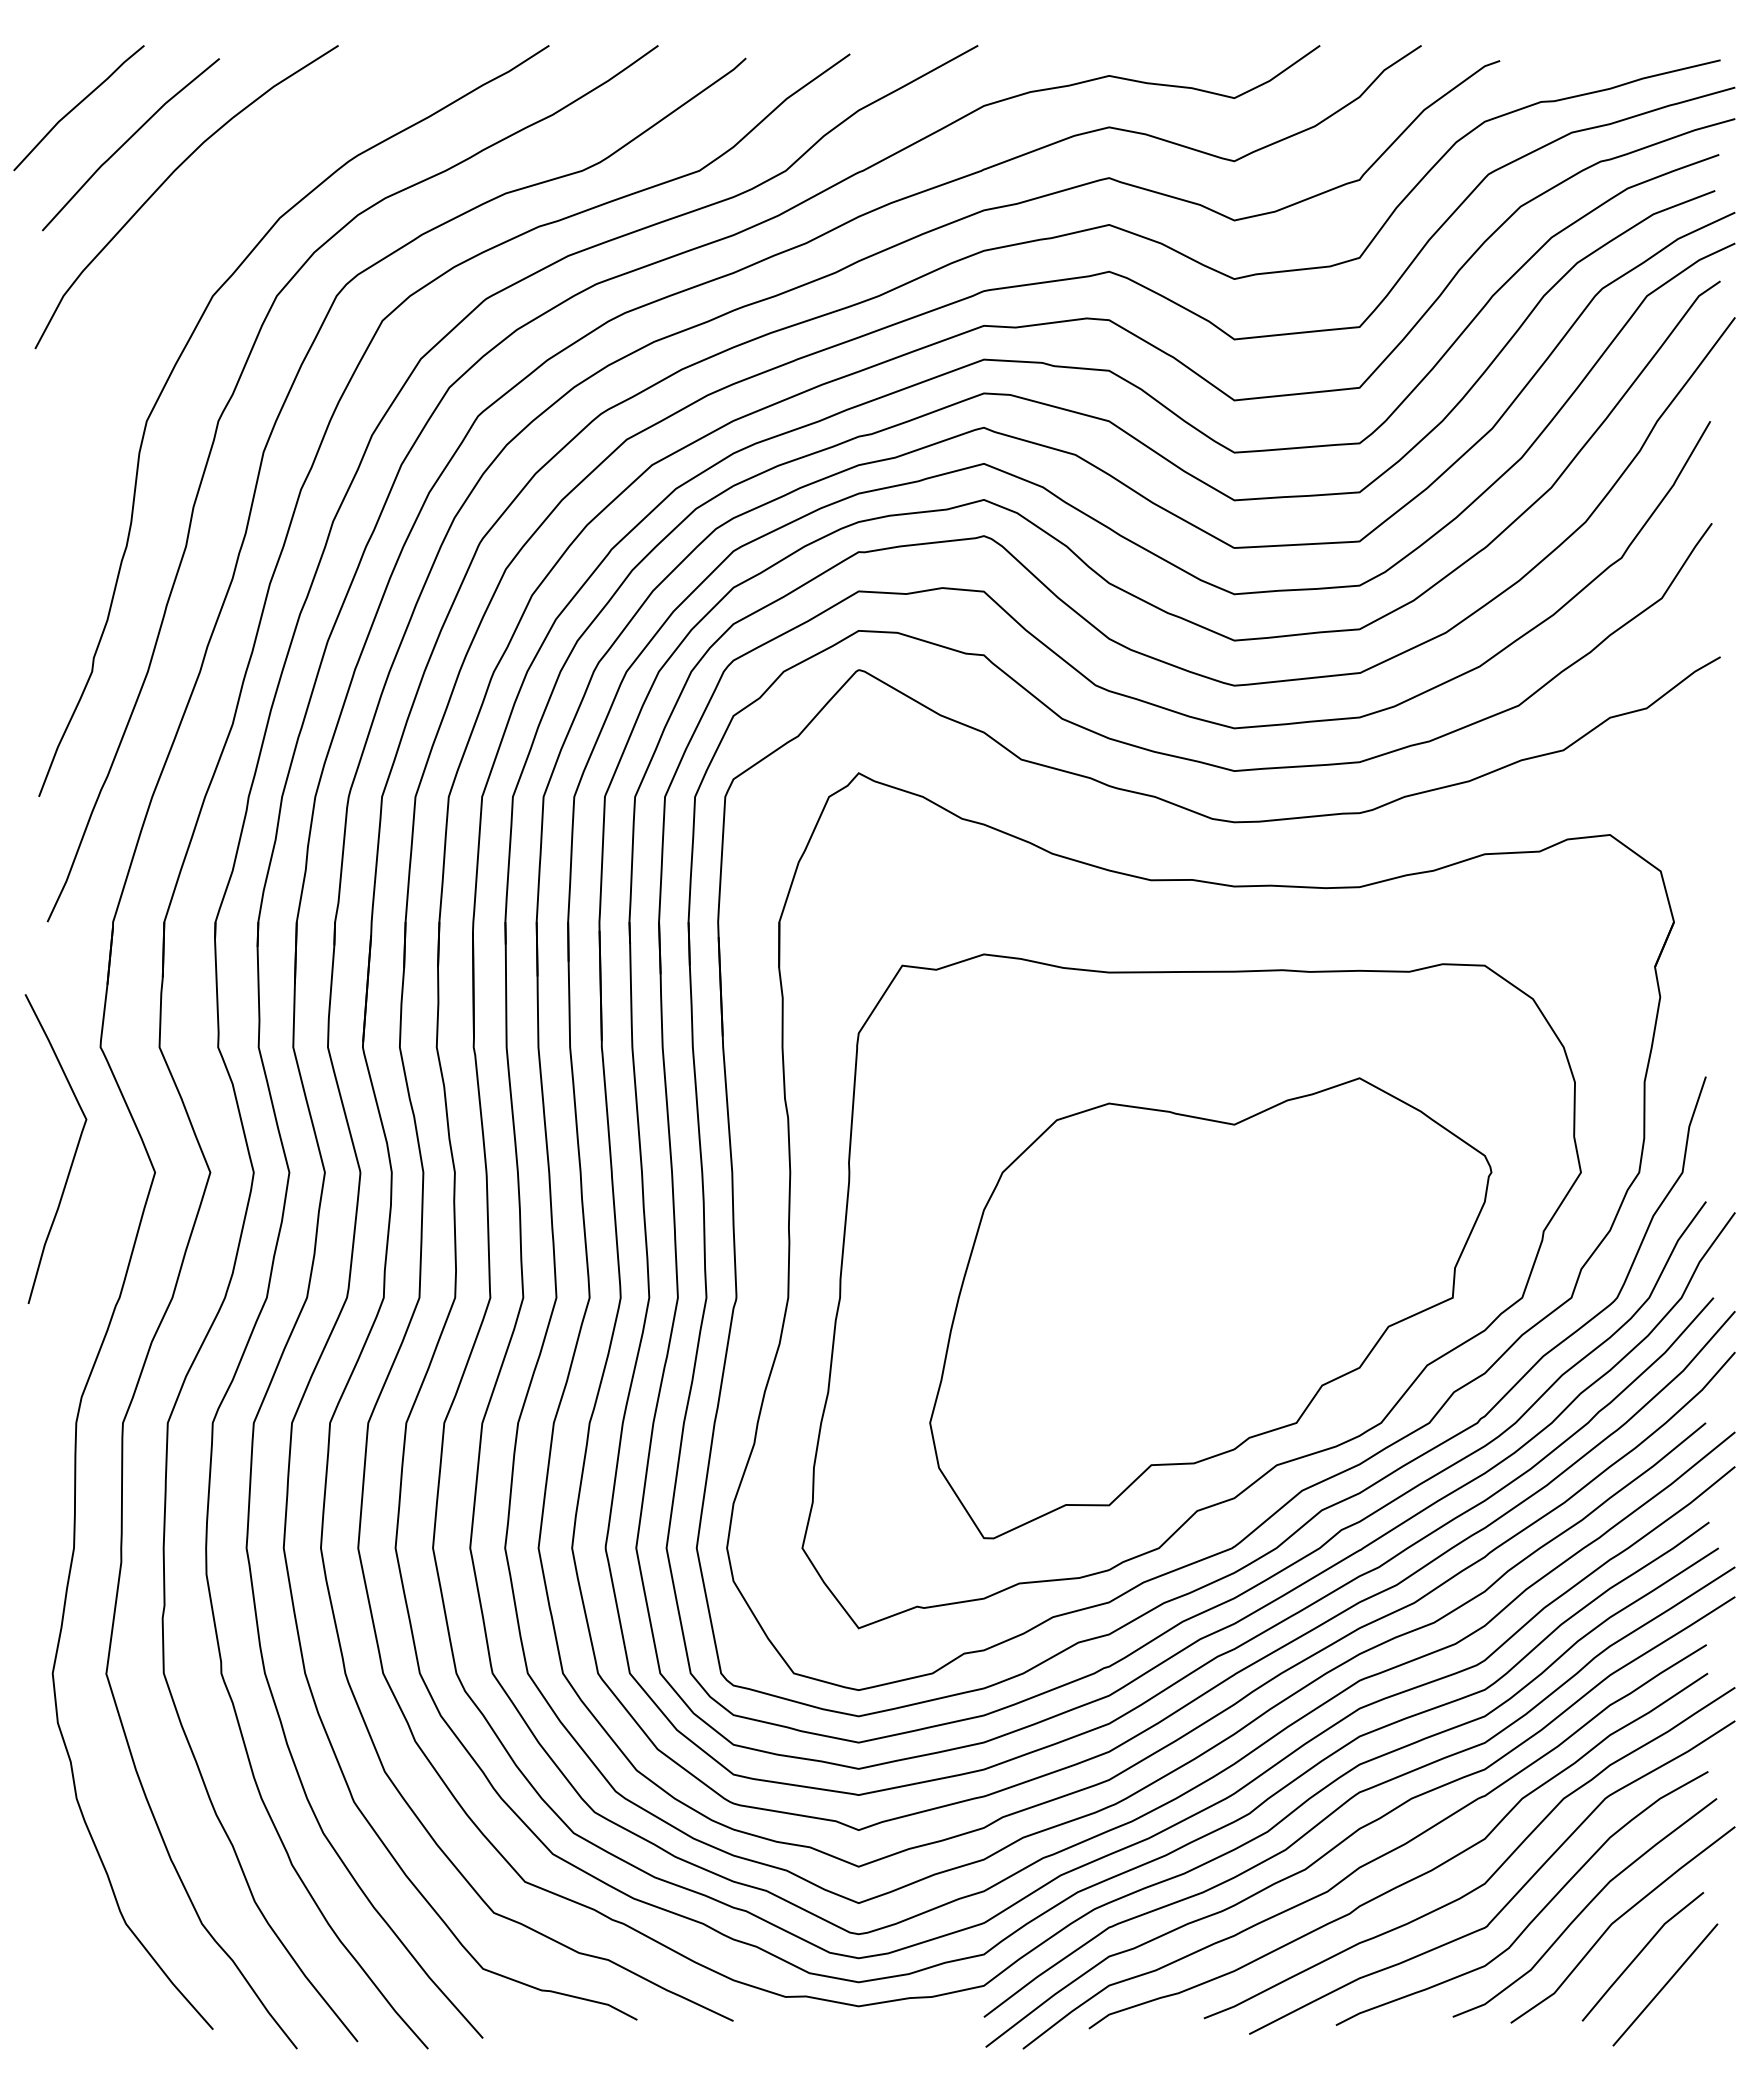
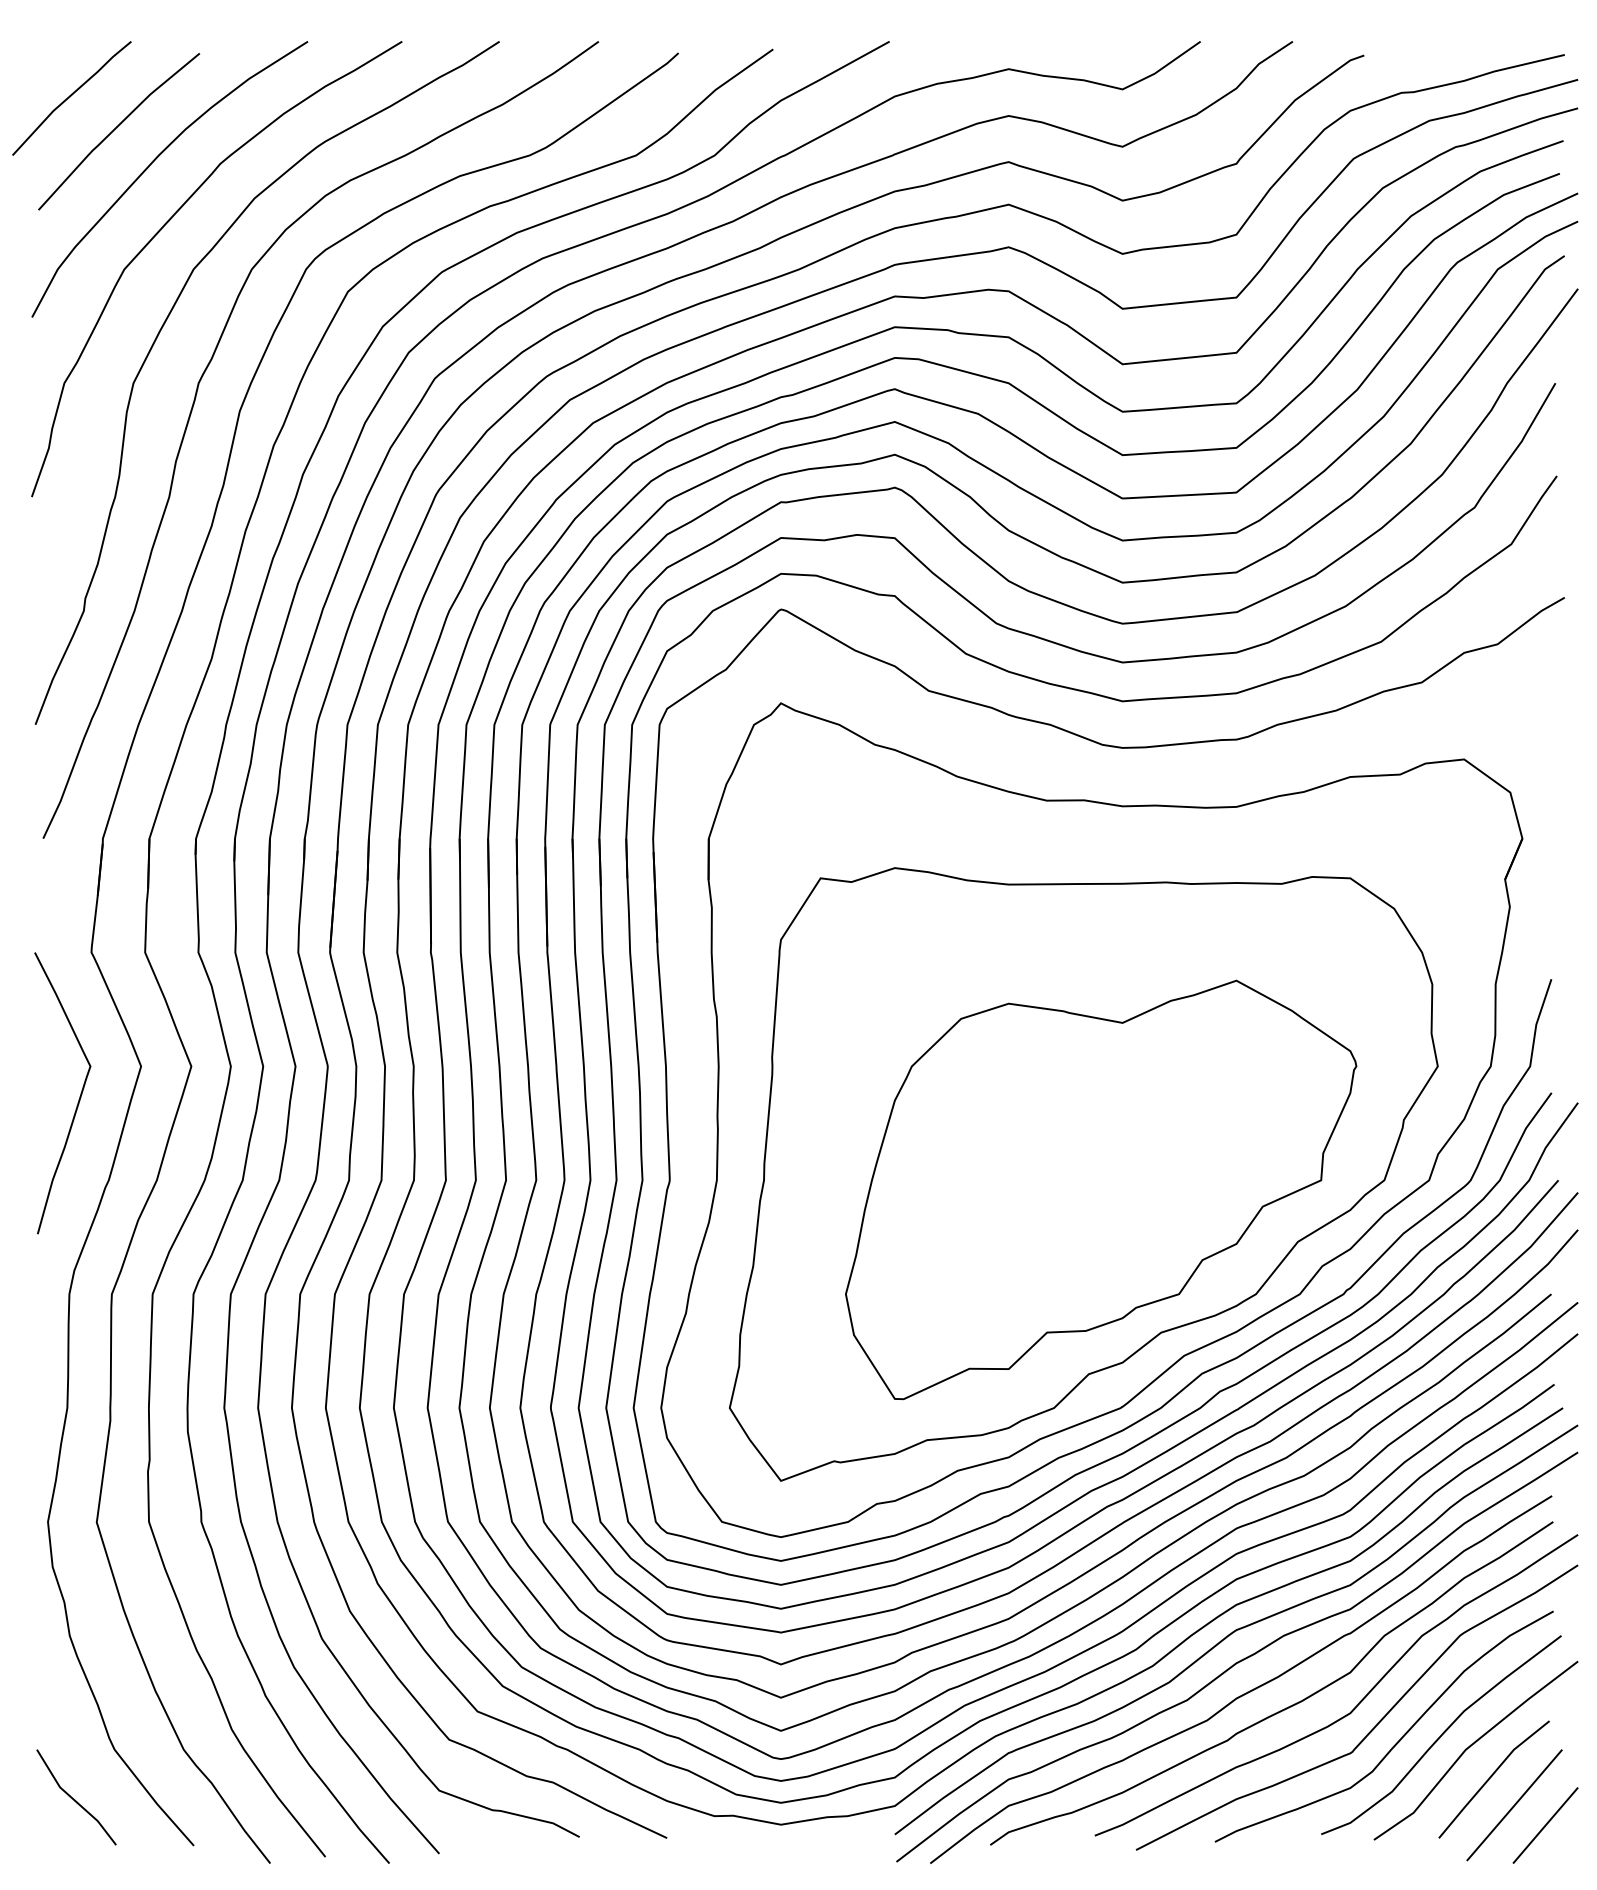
curve: (184, 245) -> (167, 223), added
curve: (73, 1155) -> (78, 1099), moved
line: (81, 1977) -> (74, 1798), added
line: (1699, 2007) -> (1545, 1825), added

